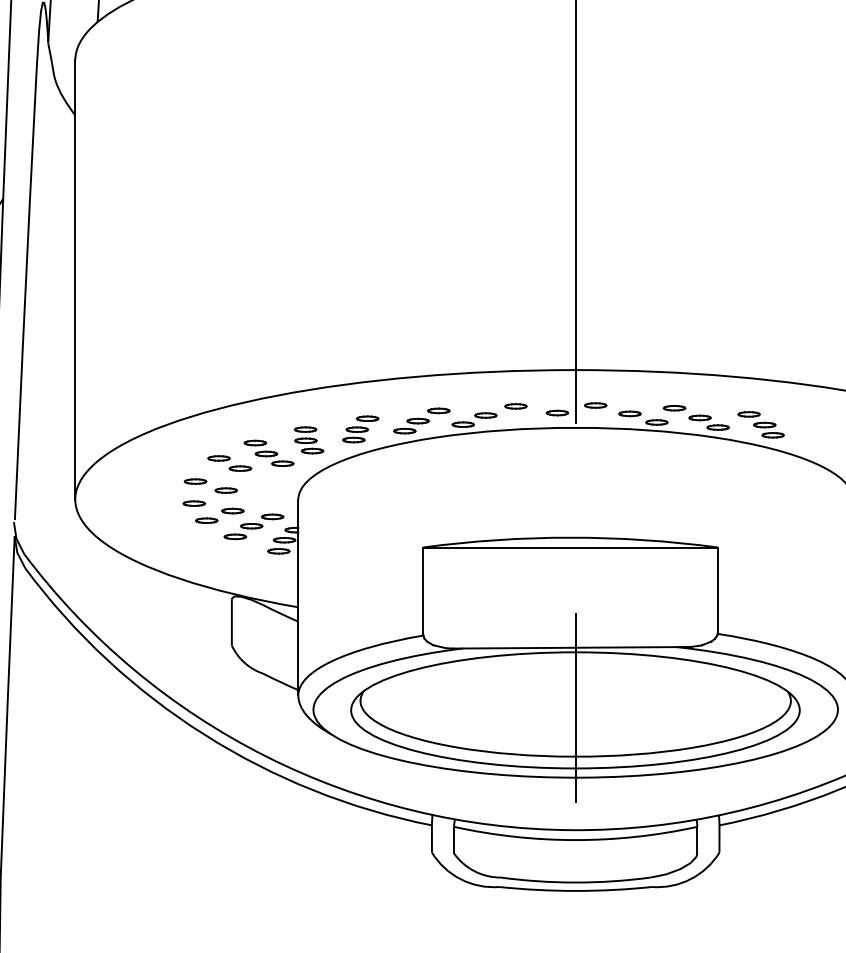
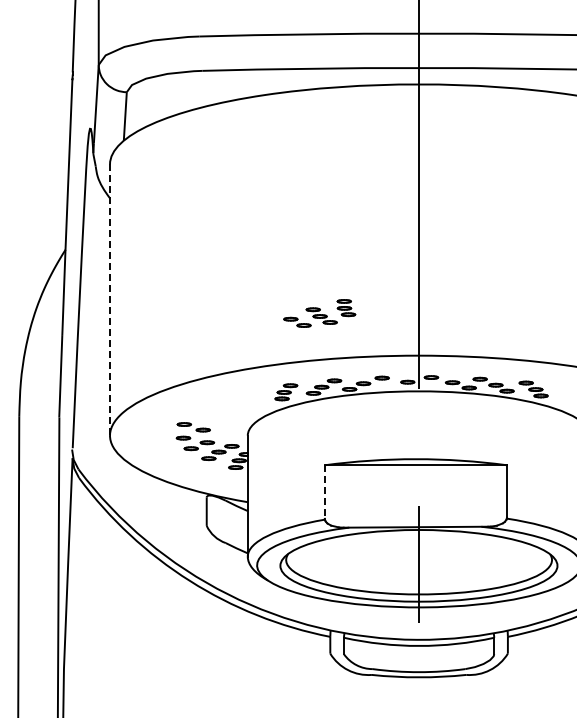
line: (76, 280) -> (110, 300), solid -> dashed
part: (265, 449) -> (319, 313), moved
line: (422, 591) -> (324, 492), solid -> dashed

